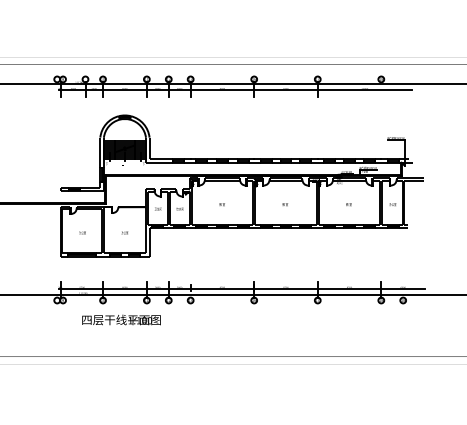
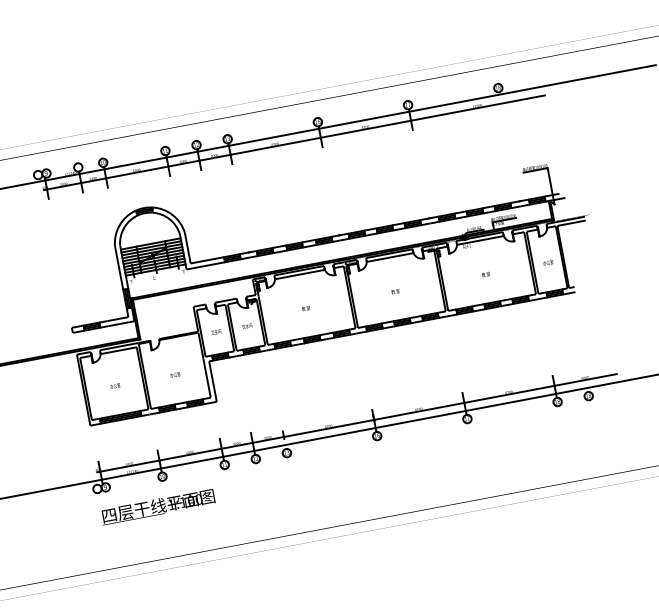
text: (121, 319) -> (158, 505), moved

